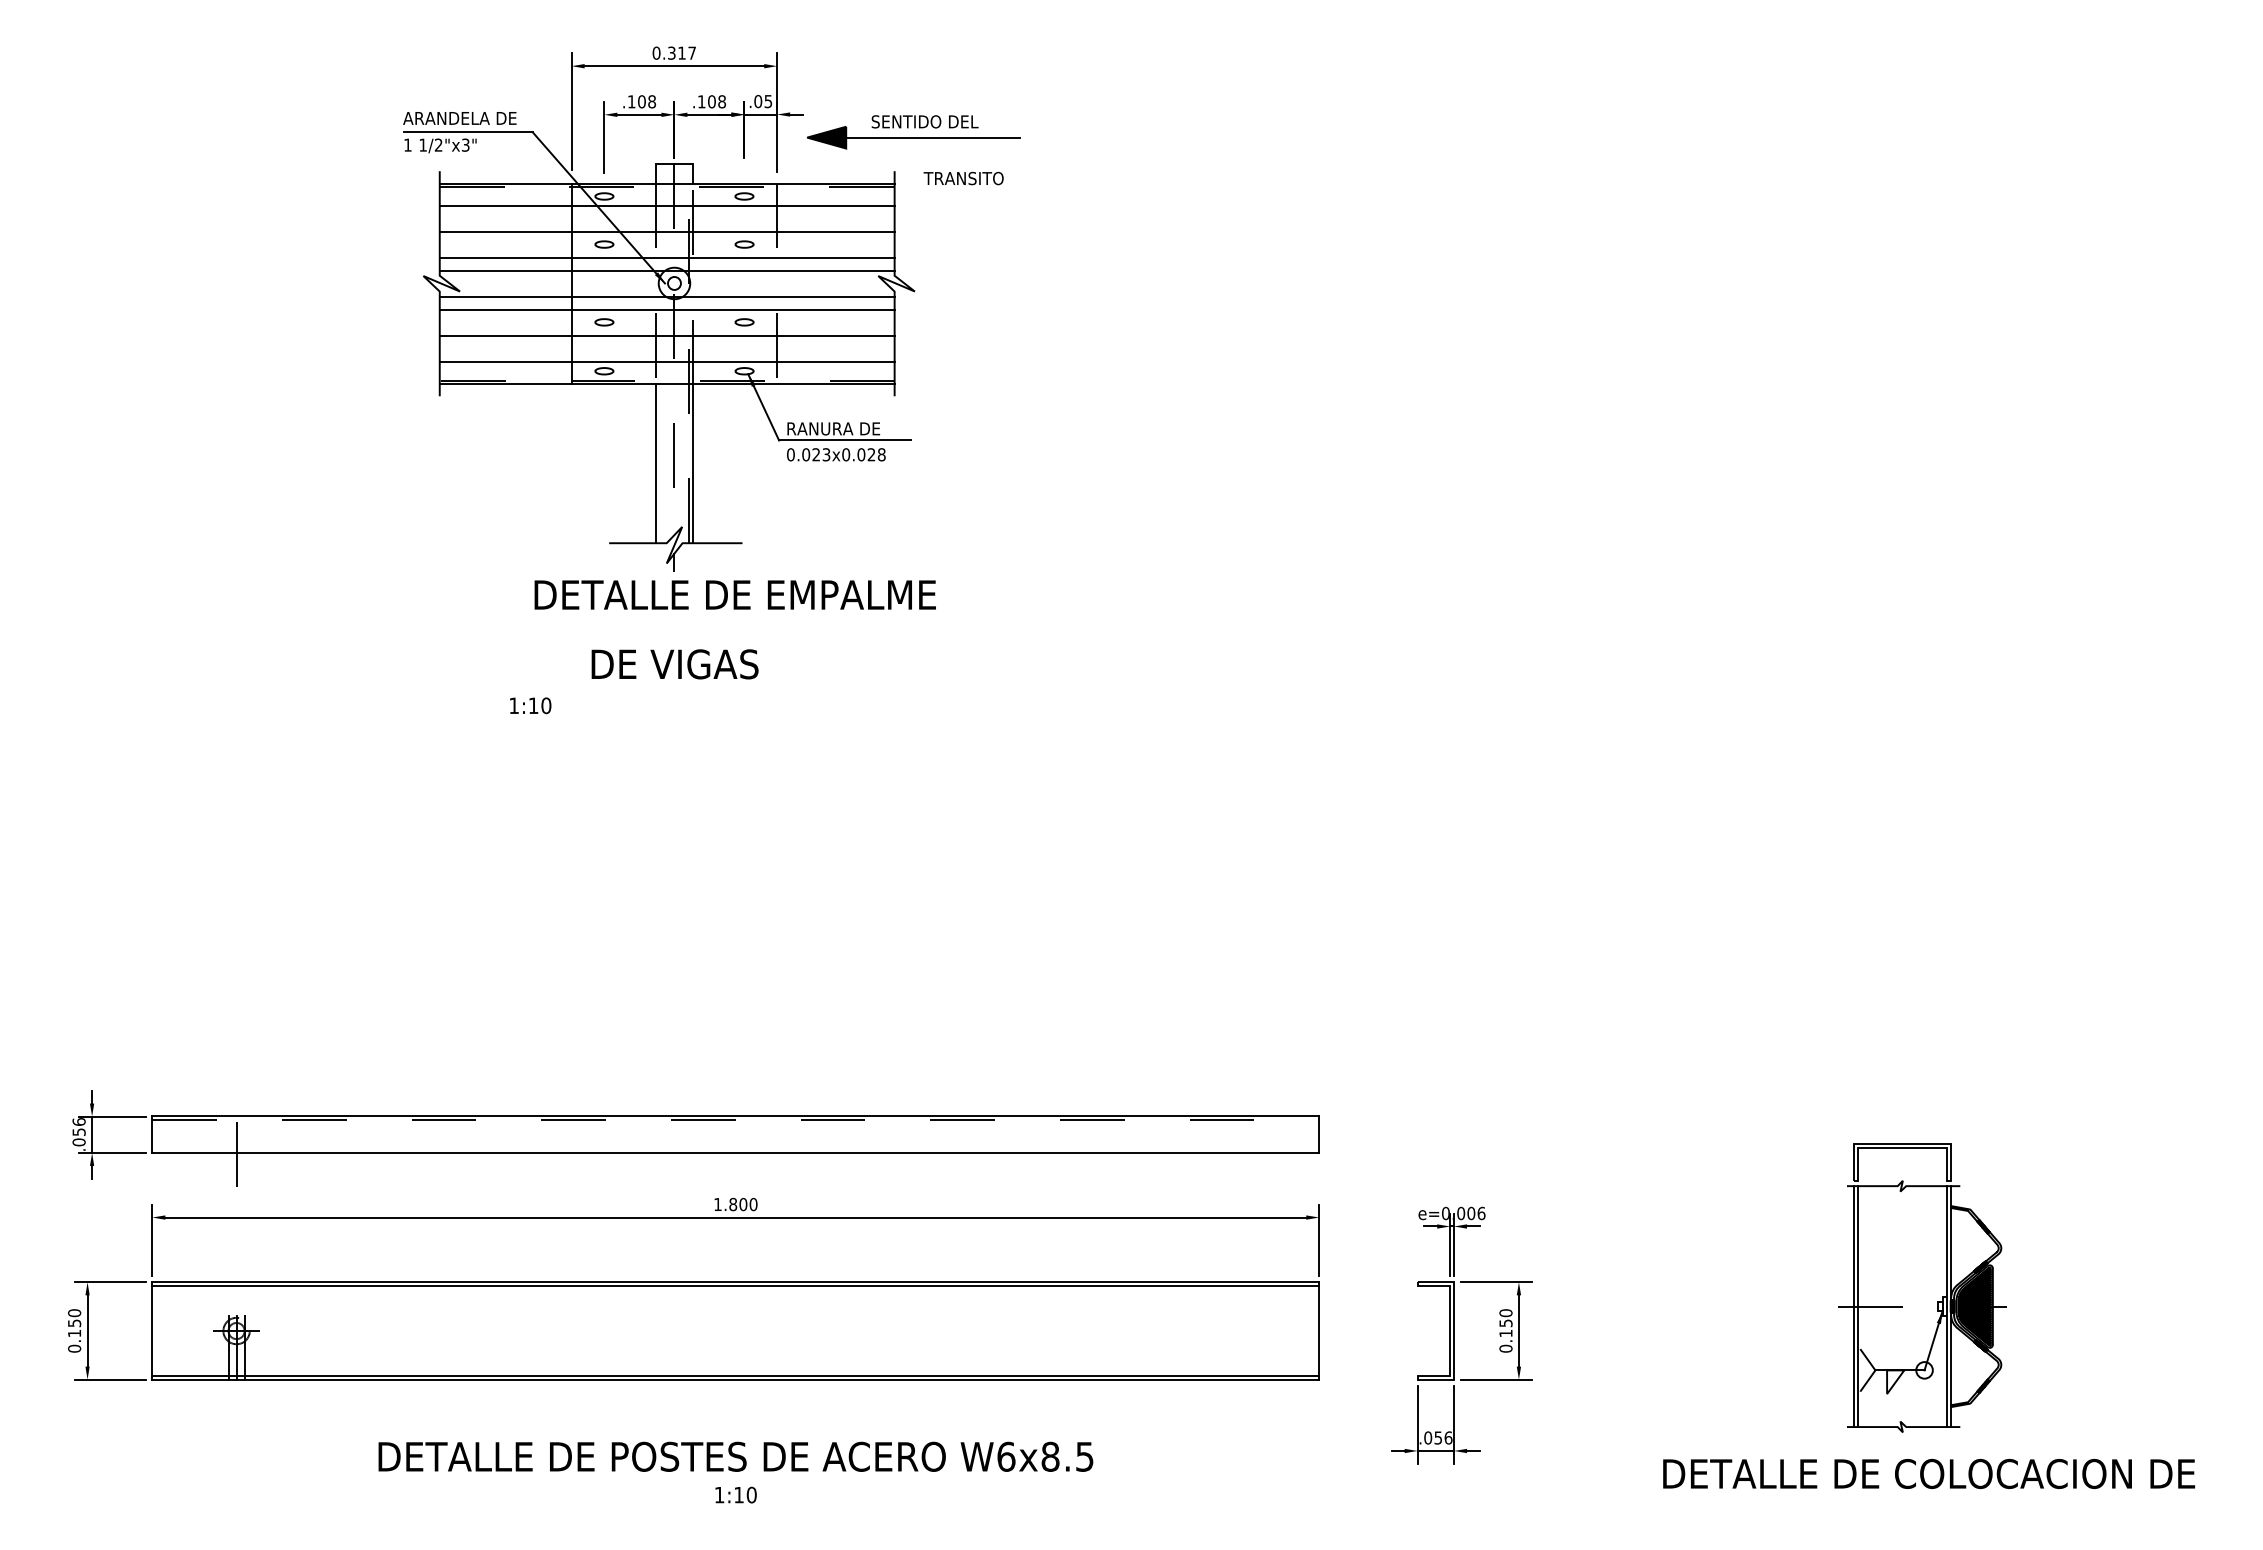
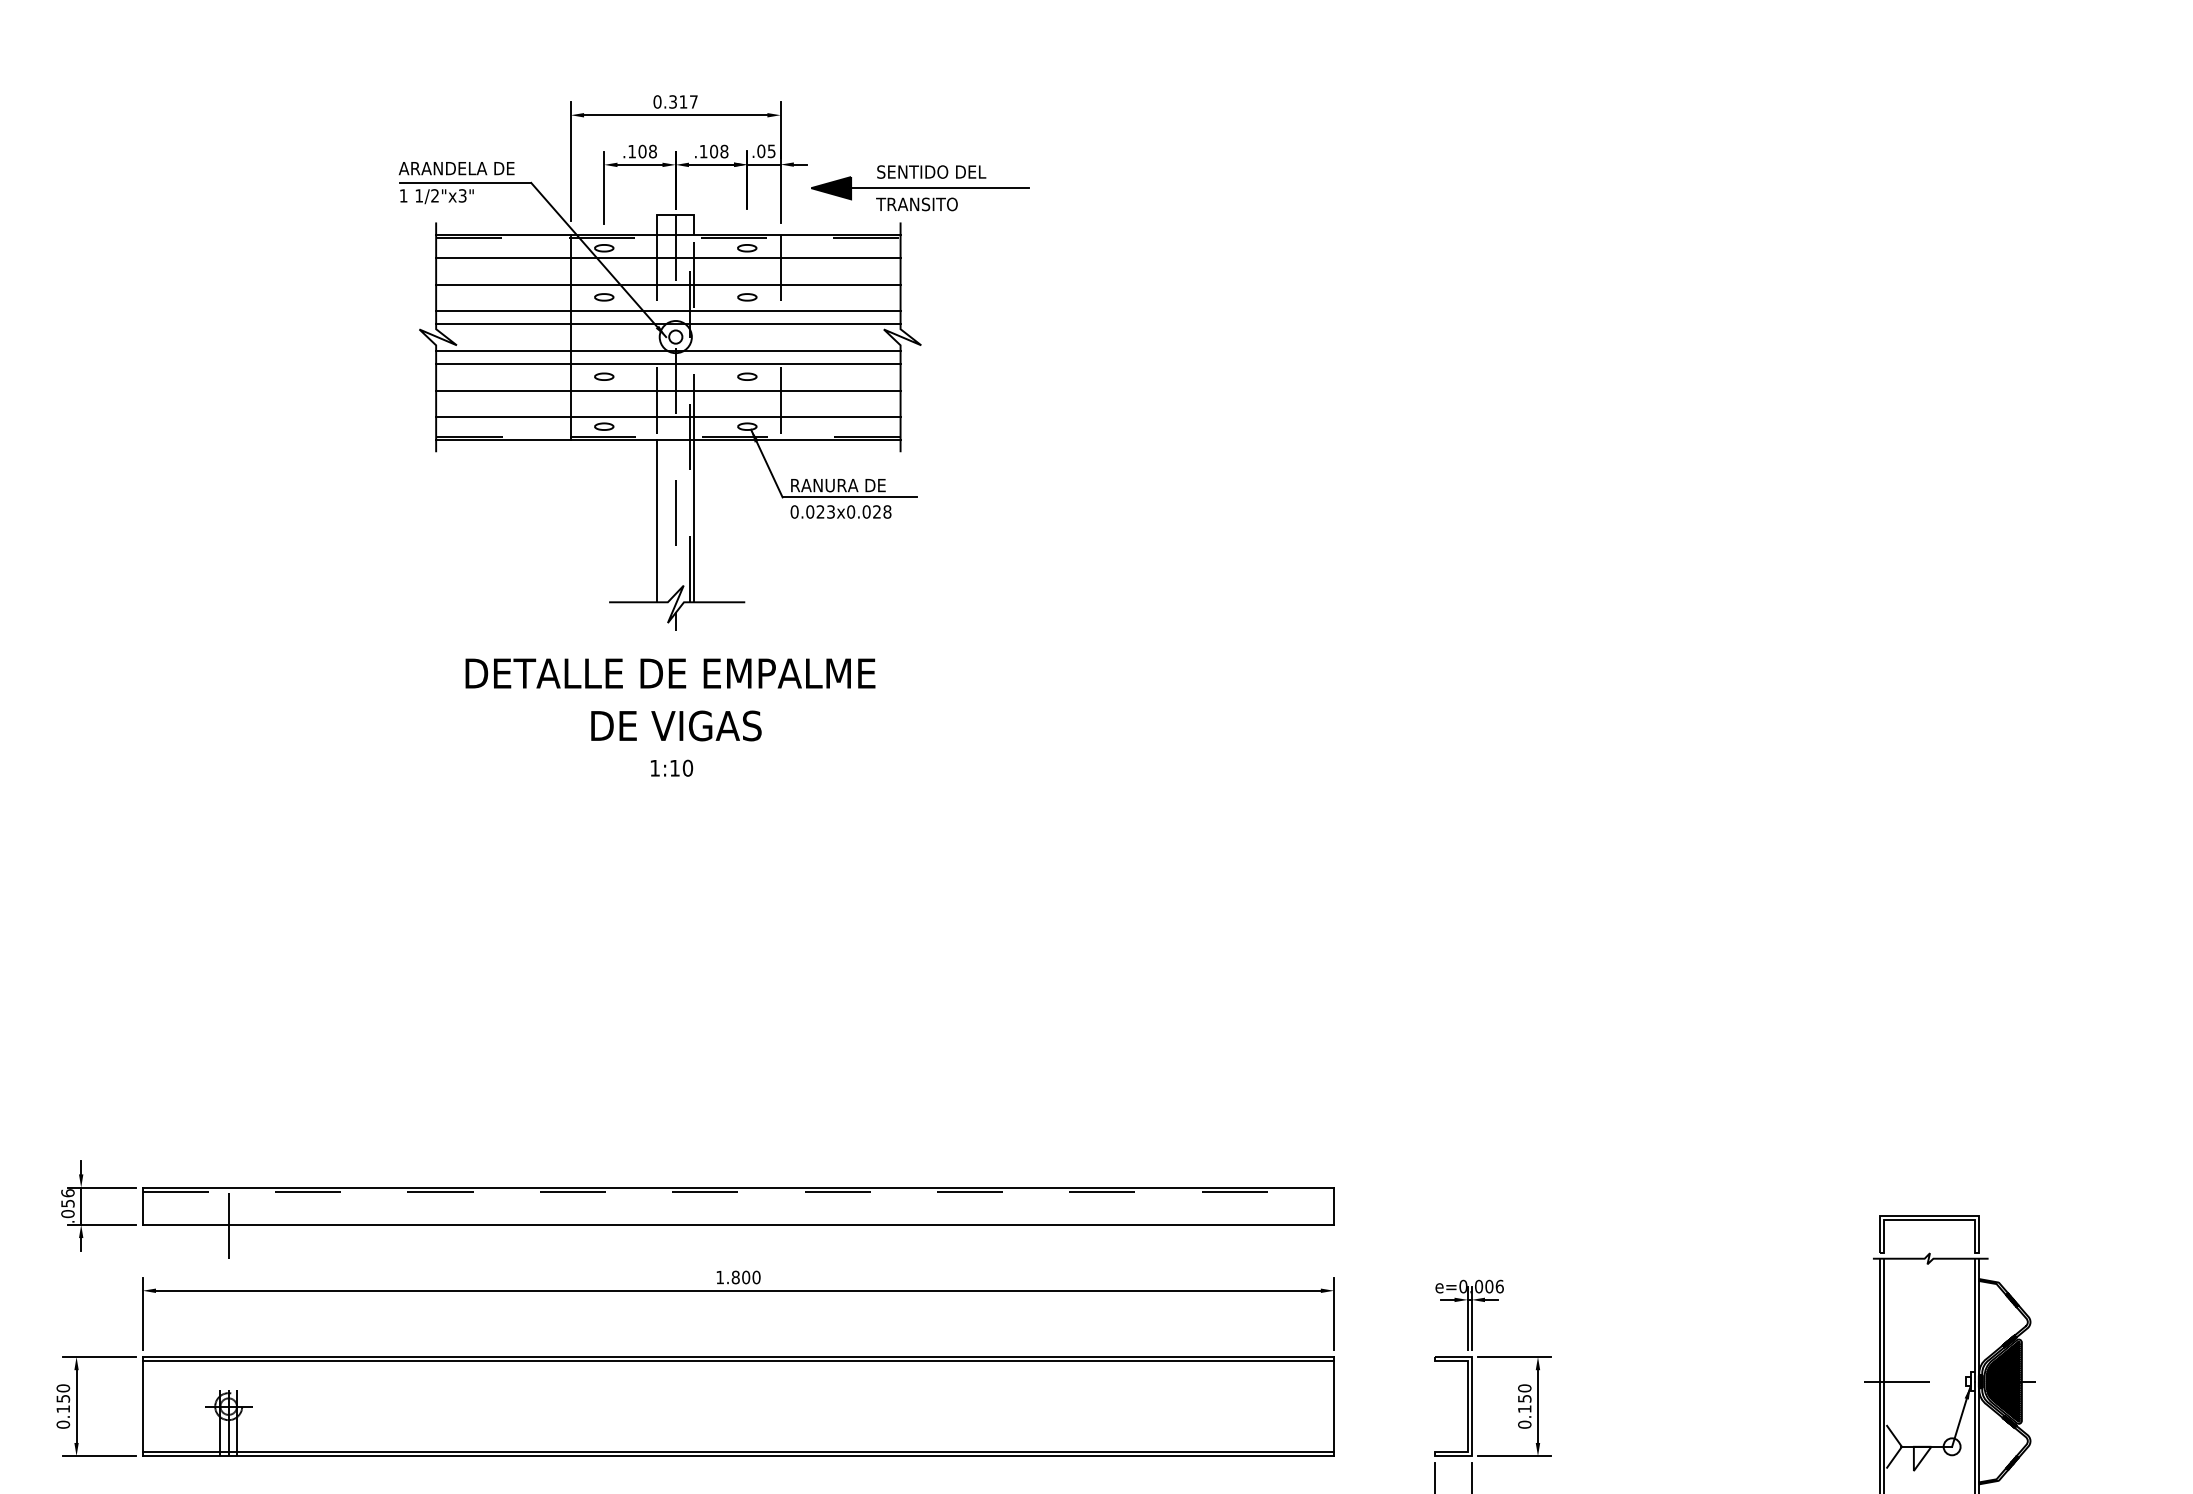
text: (963, 178) -> (916, 204), moved
text: (734, 594) -> (669, 673), moved
text: (530, 705) -> (671, 767), moved

